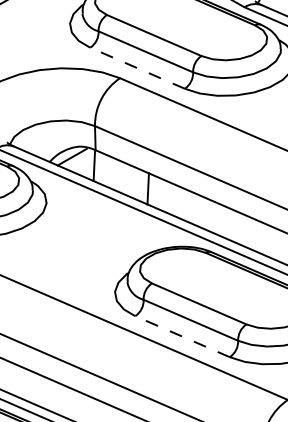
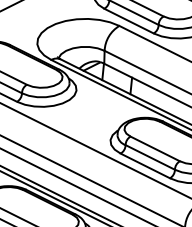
line: (138, 68) -> (129, 21), dashed -> solid
line: (182, 335) -> (145, 165), dashed -> solid

